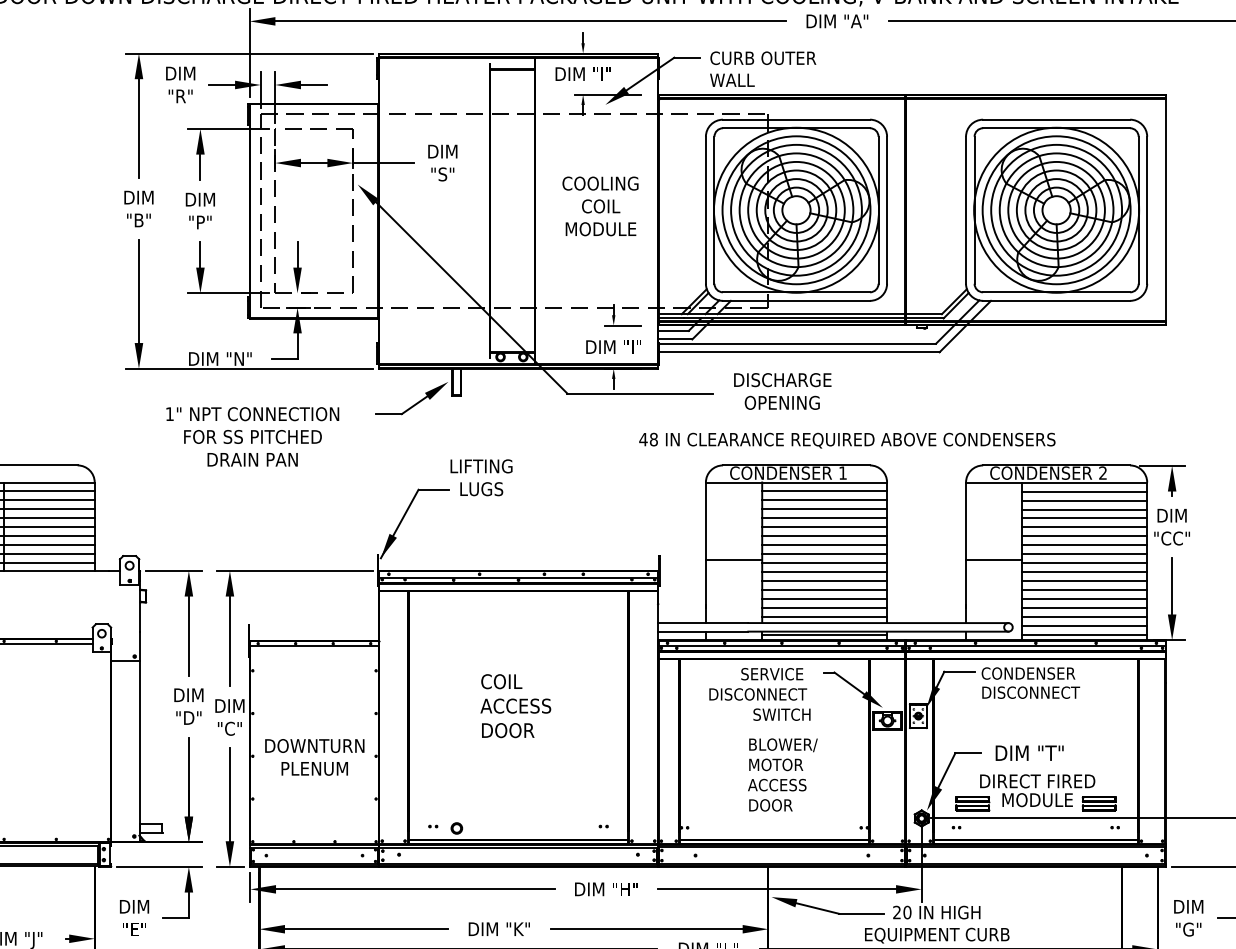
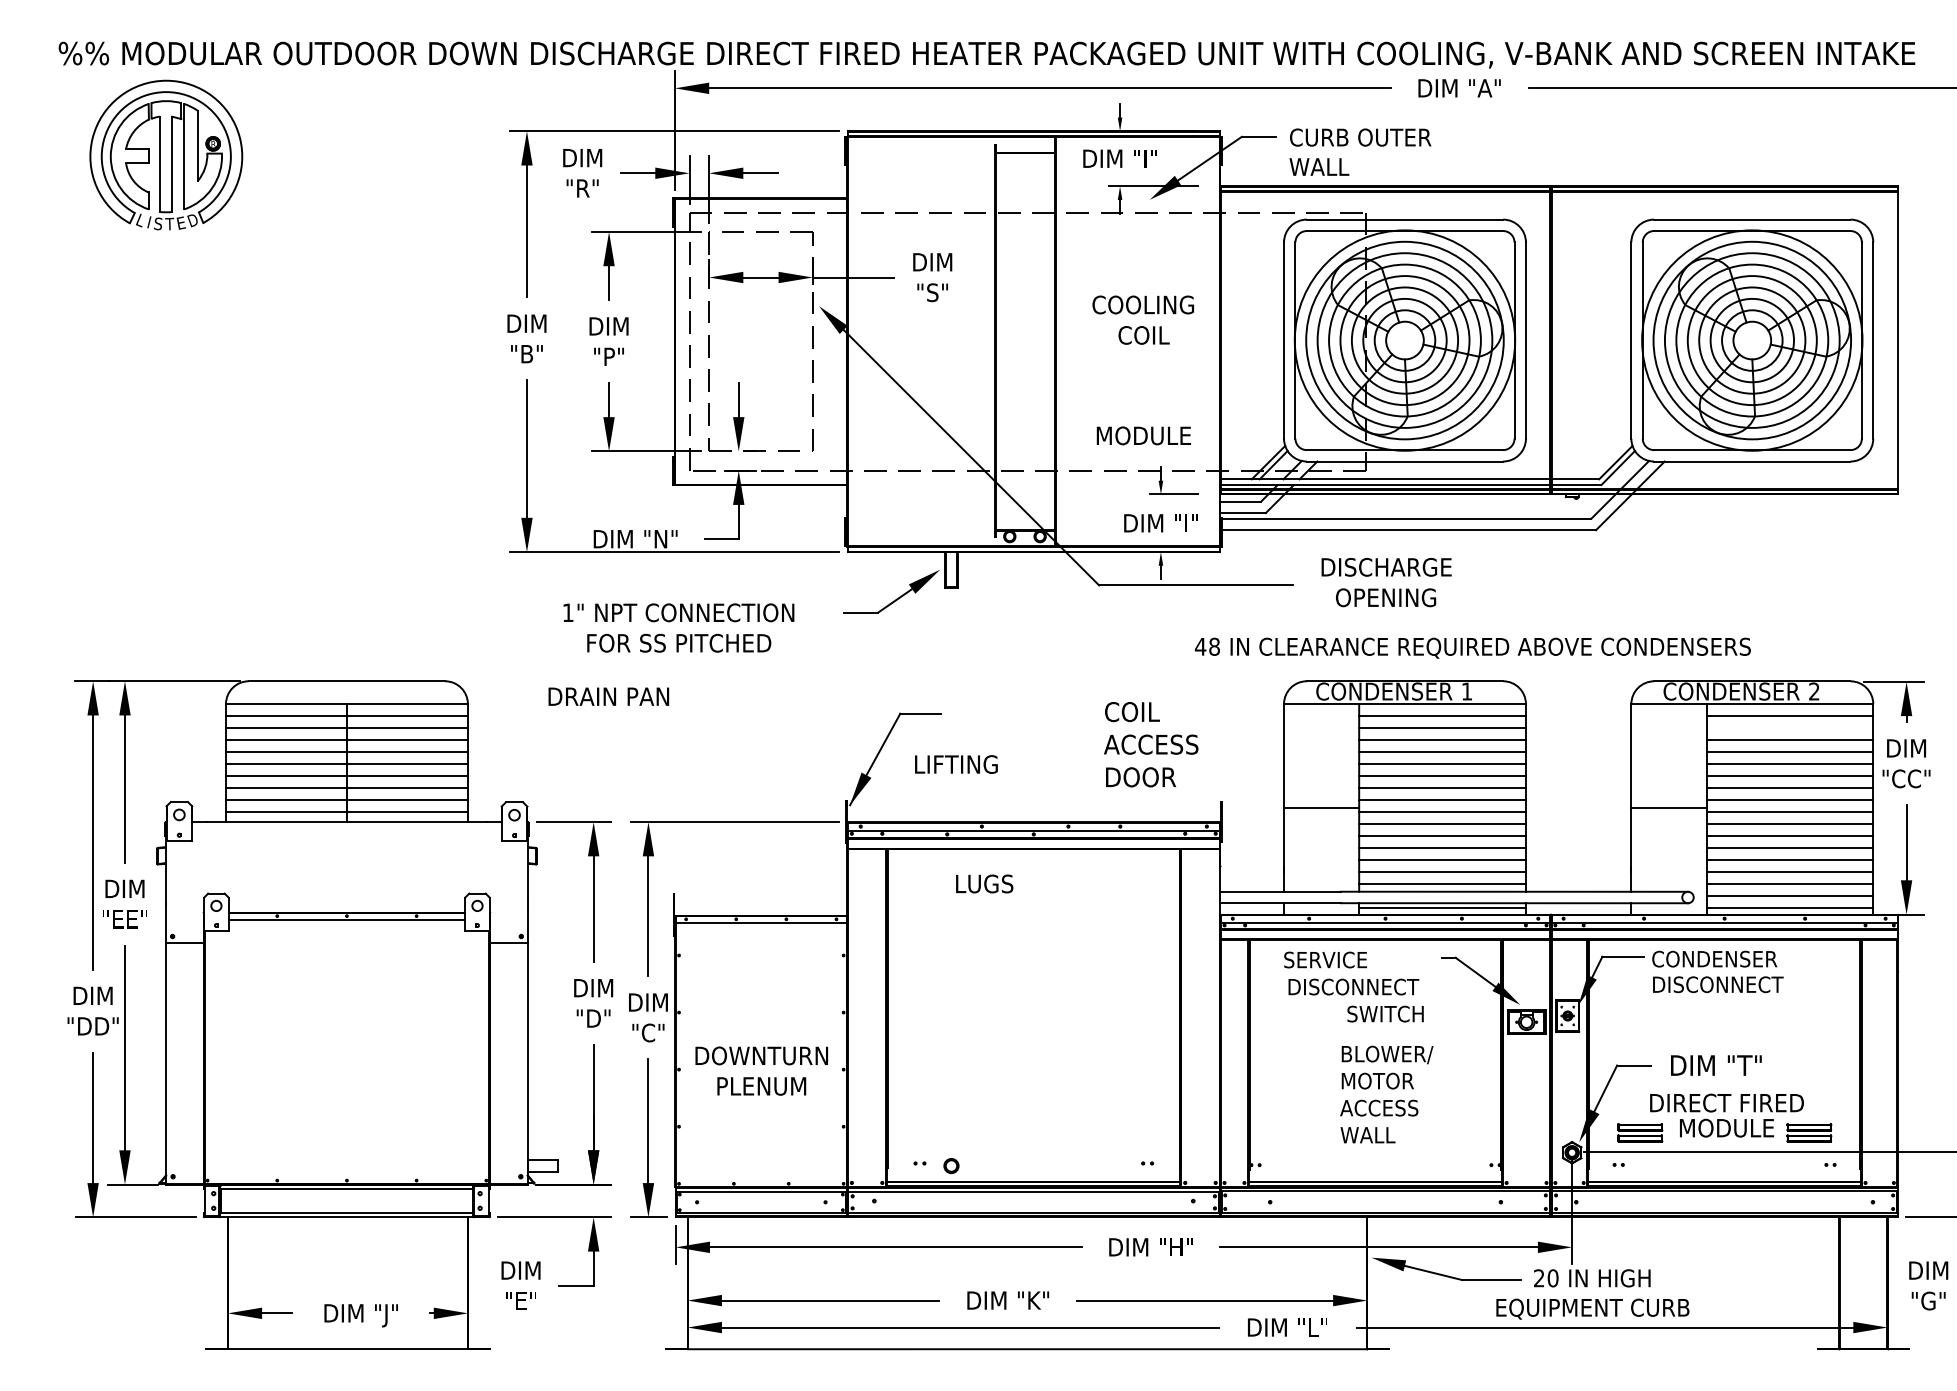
text: (600, 228) -> (1143, 435), moved
text: (252, 459) -> (608, 696), moved
text: (481, 466) -> (956, 764), moved
text: (481, 488) -> (984, 883), moved
line: (1084, 500) -> (1789, 728), removed
text: (772, 673) -> (1325, 959), moved
text: (516, 705) -> (1151, 744), moved
text: (769, 804) -> (1369, 1134), DOOR -> WALL

